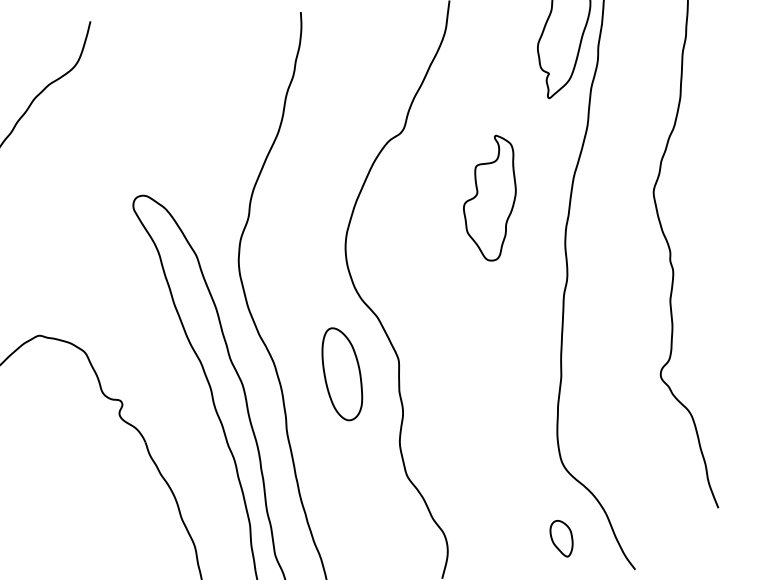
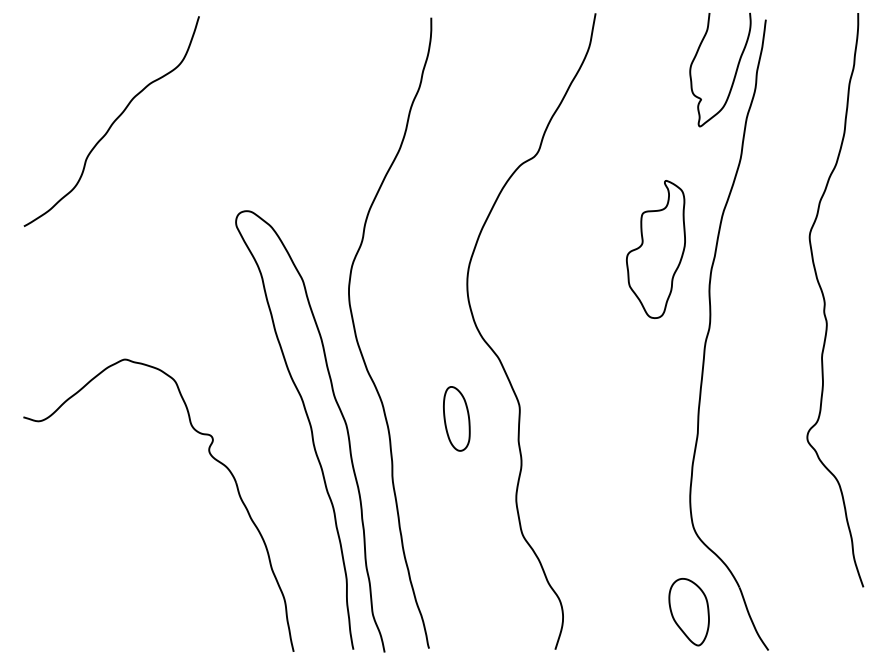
part: (489, 198) -> (655, 249), moved
part: (342, 373) -> (456, 418), size x0.62
part: (561, 538) -> (688, 612), size x1.67

